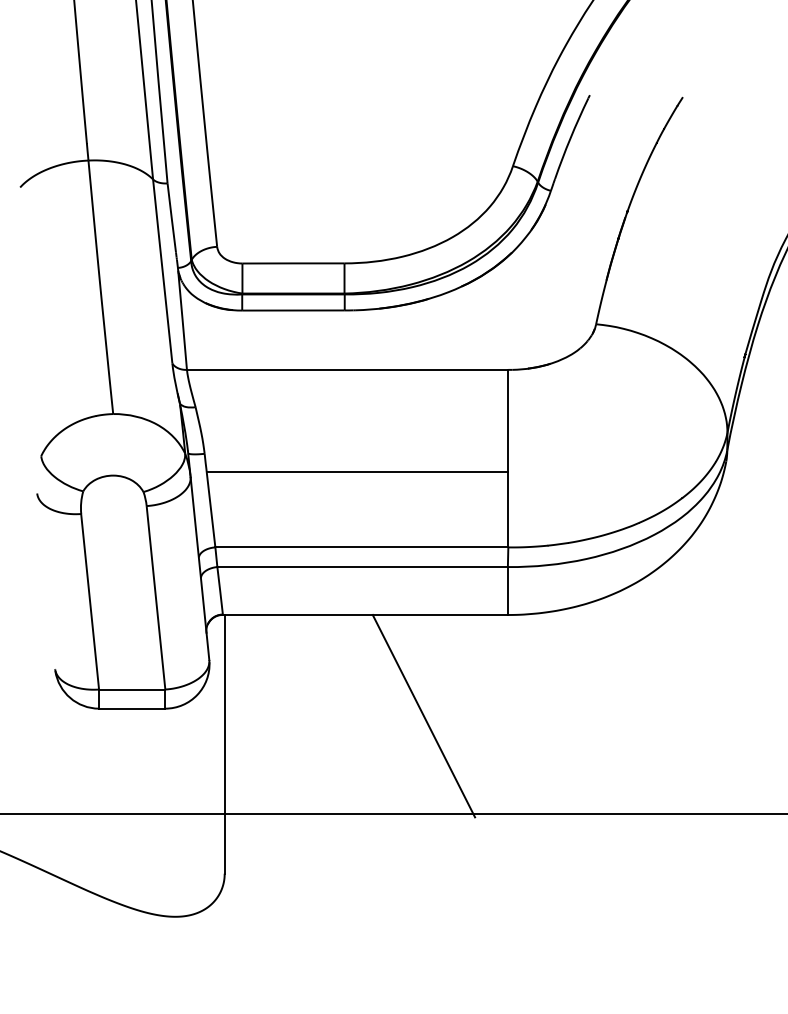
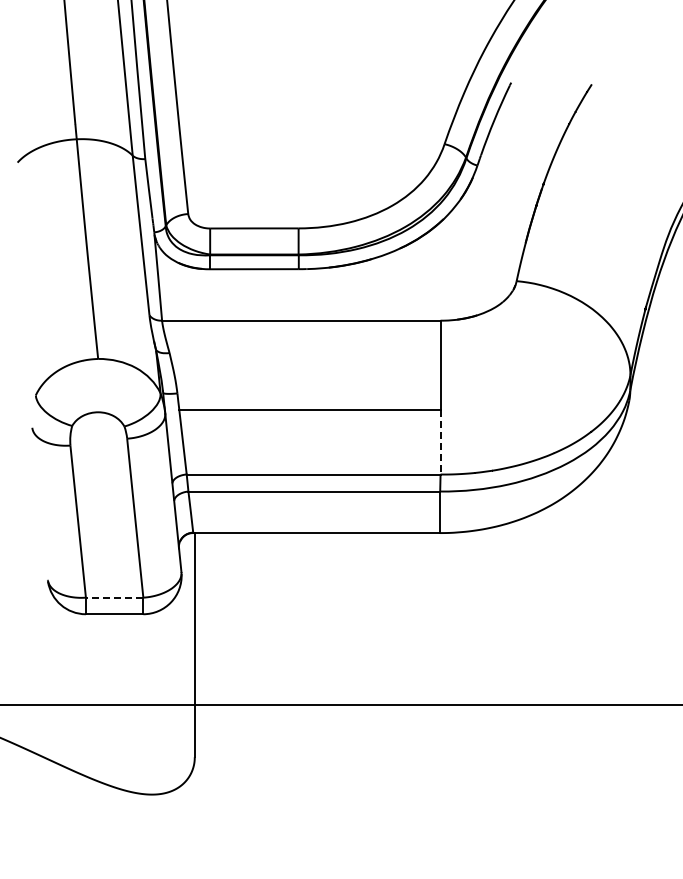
line: (508, 510) -> (440, 442), solid -> dashed
line: (132, 689) -> (114, 597), solid -> dashed
line: (424, 715) -> (367, 620), removed

